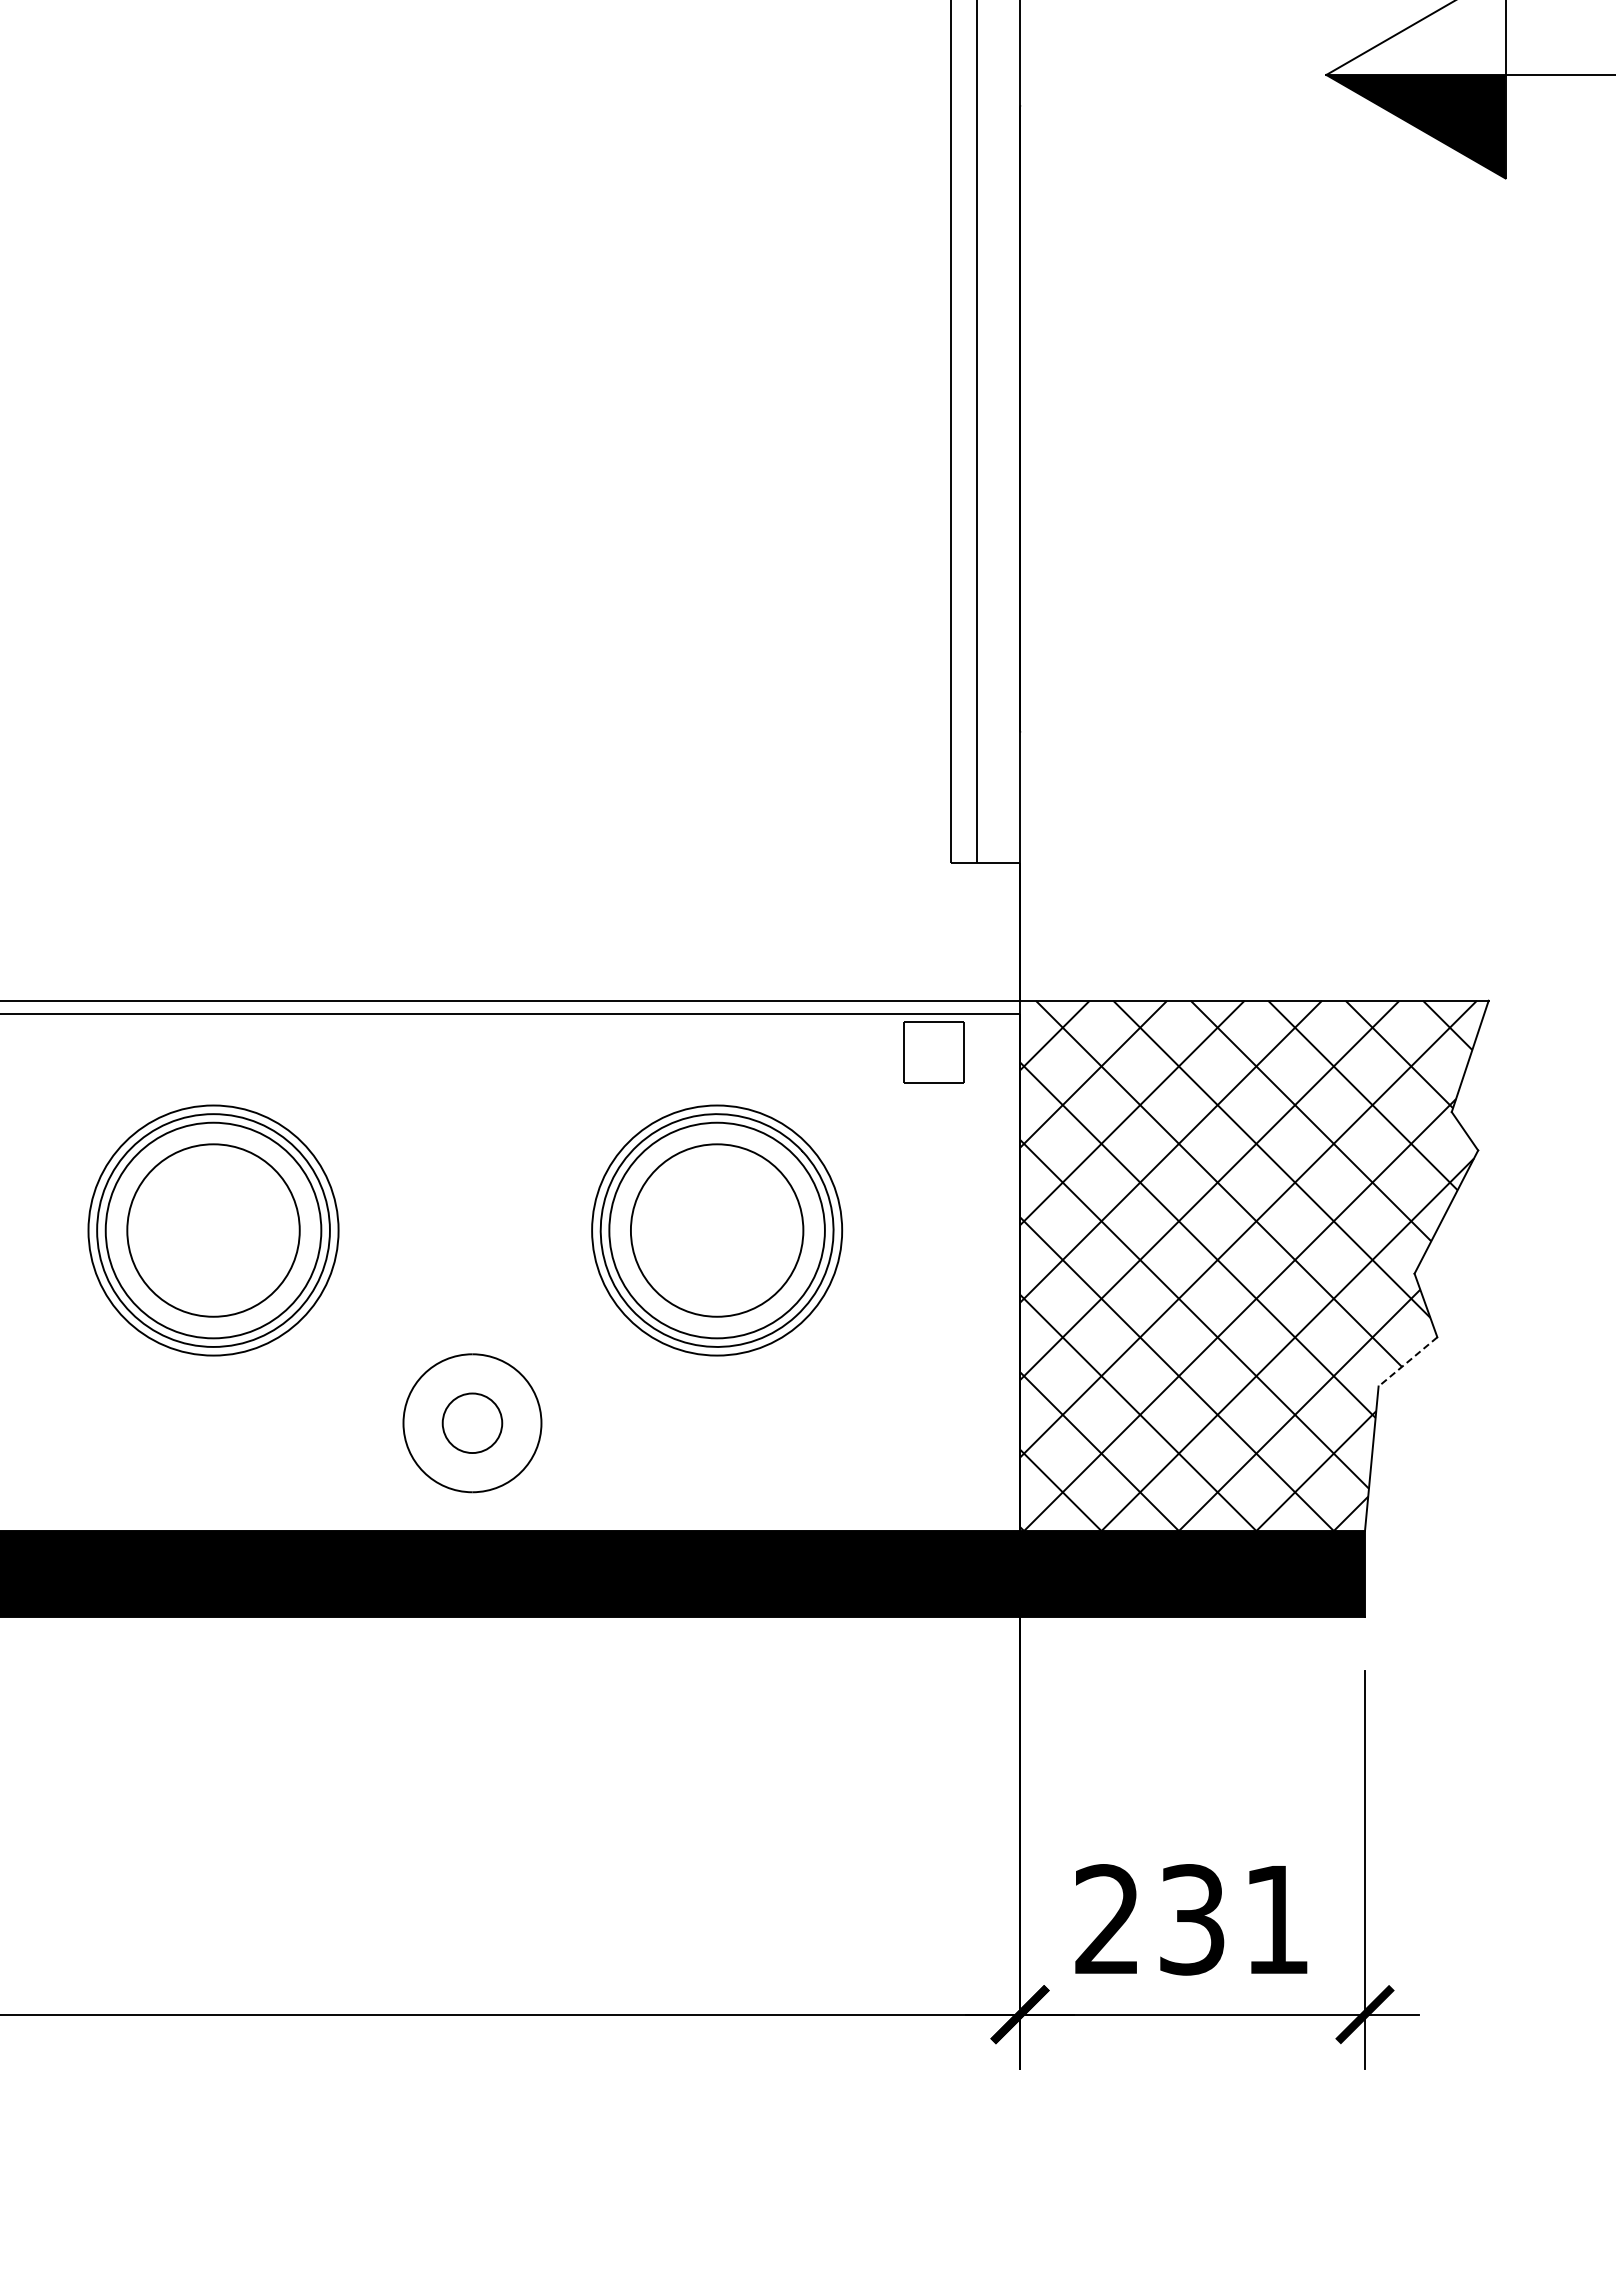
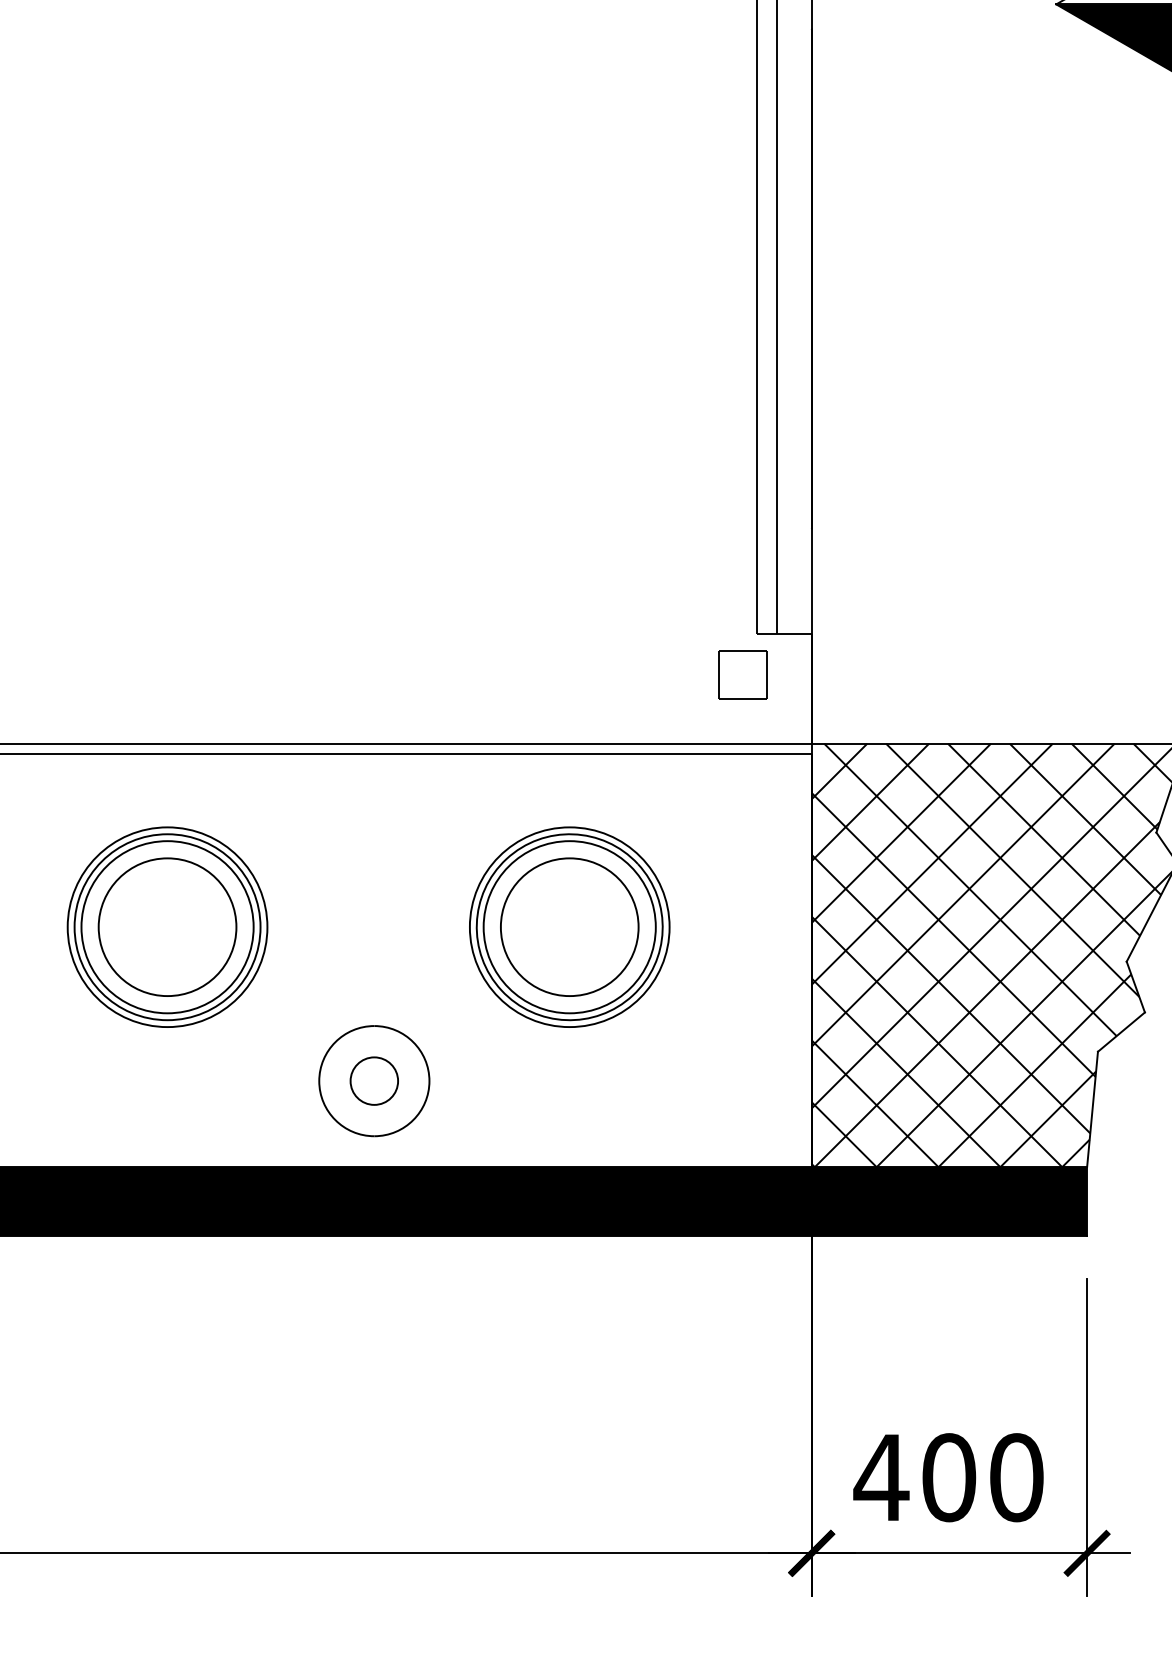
part: (933, 1052) -> (742, 674), moved
line: (1407, 1362) -> (1121, 1032), dashed -> solid
text: (1191, 1919) -> (948, 1477), 231 -> 400

